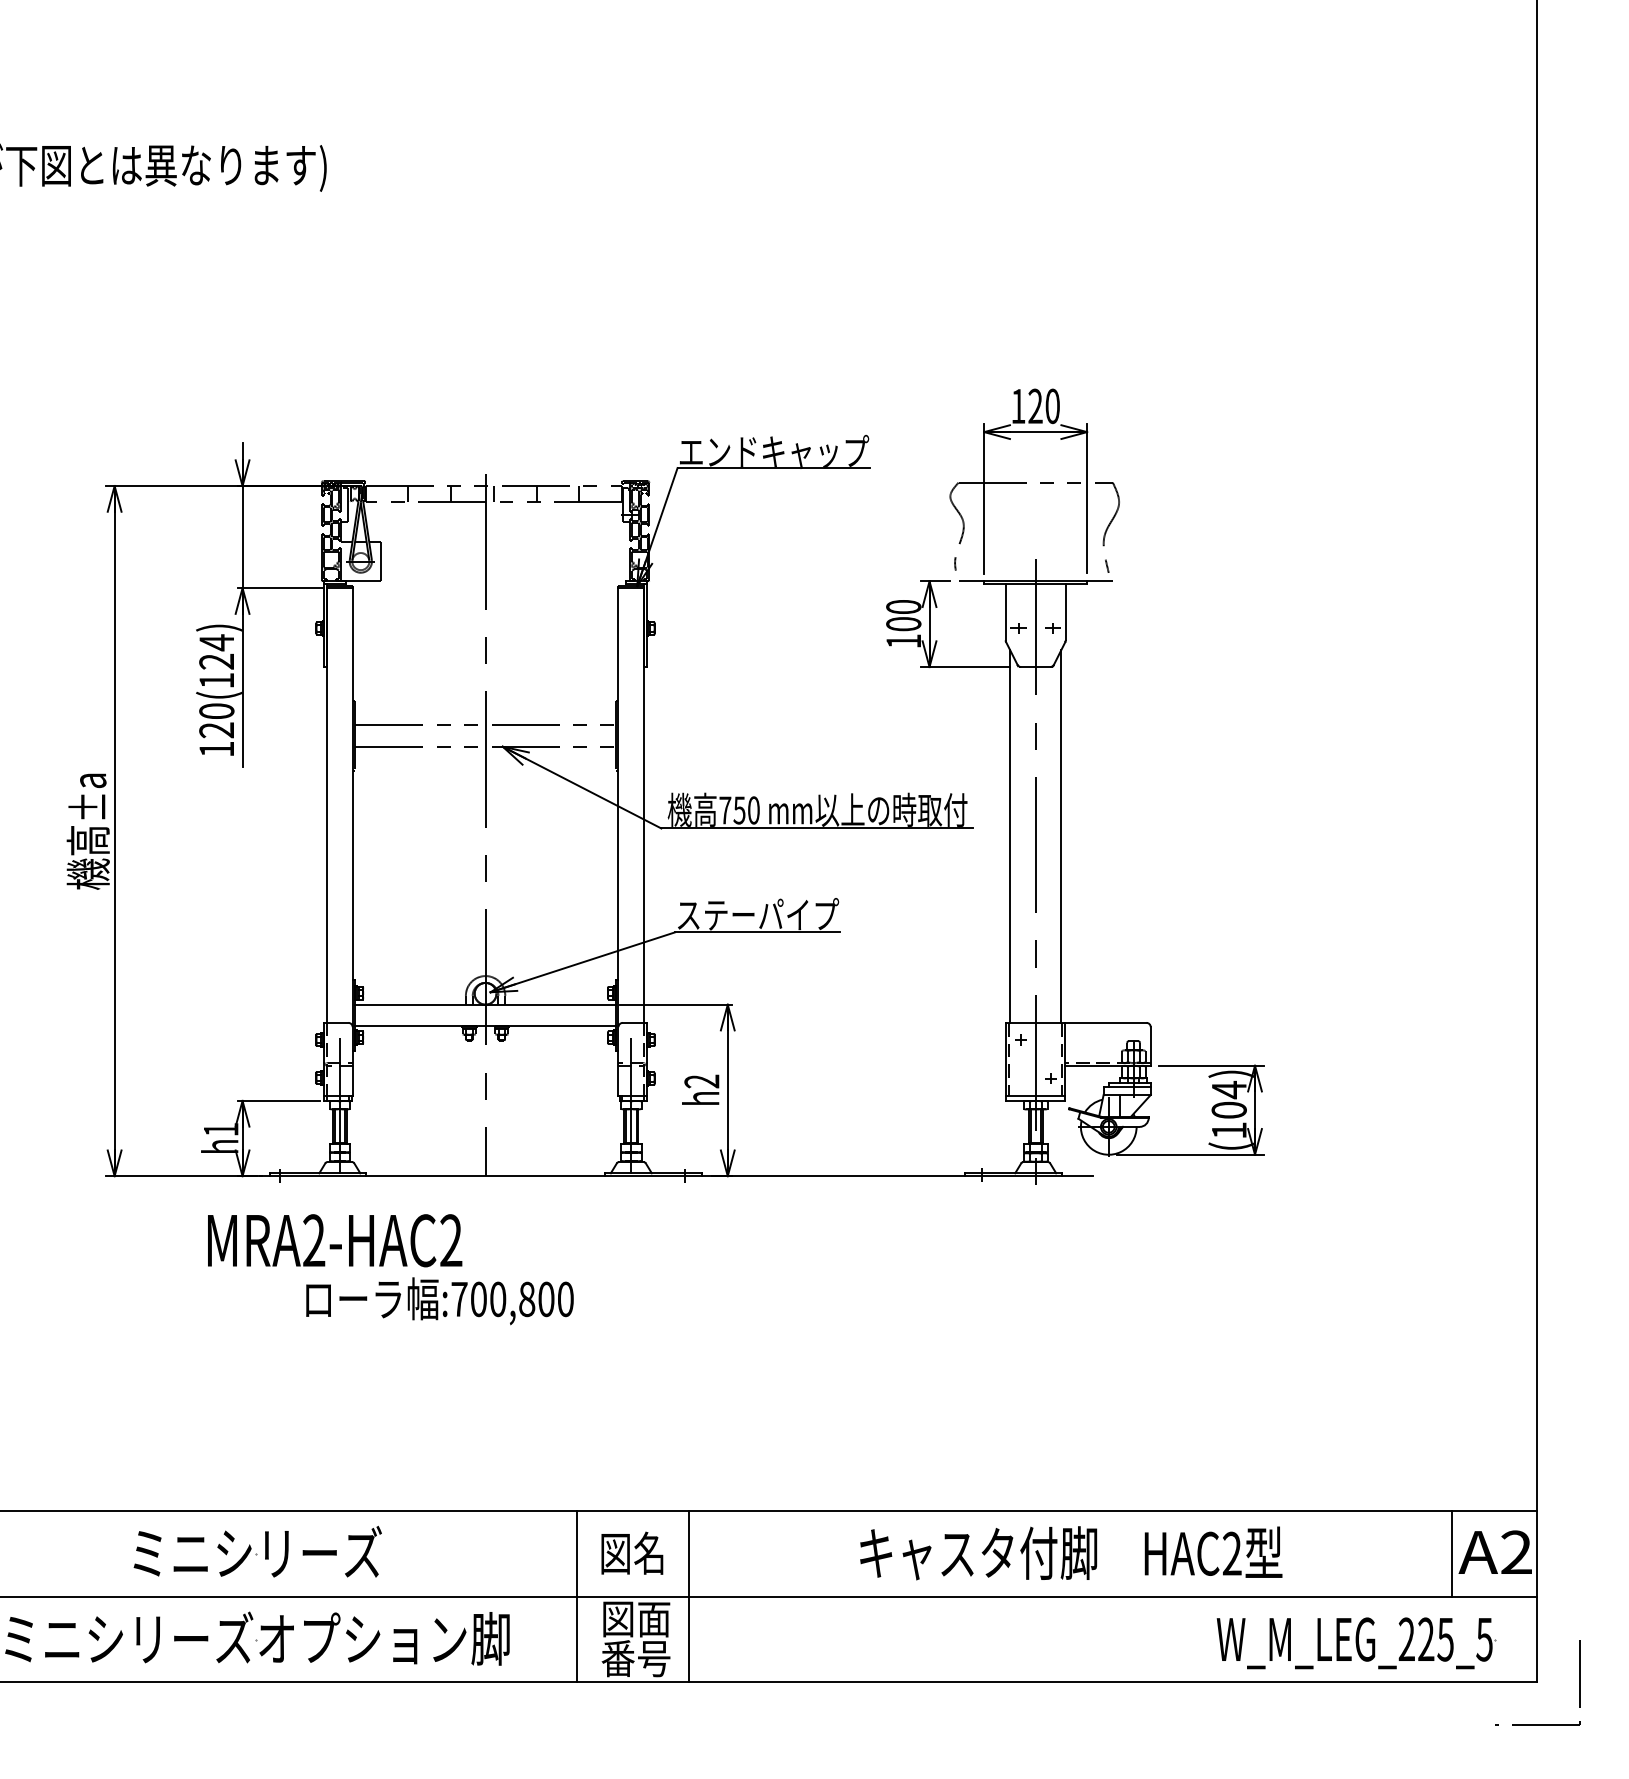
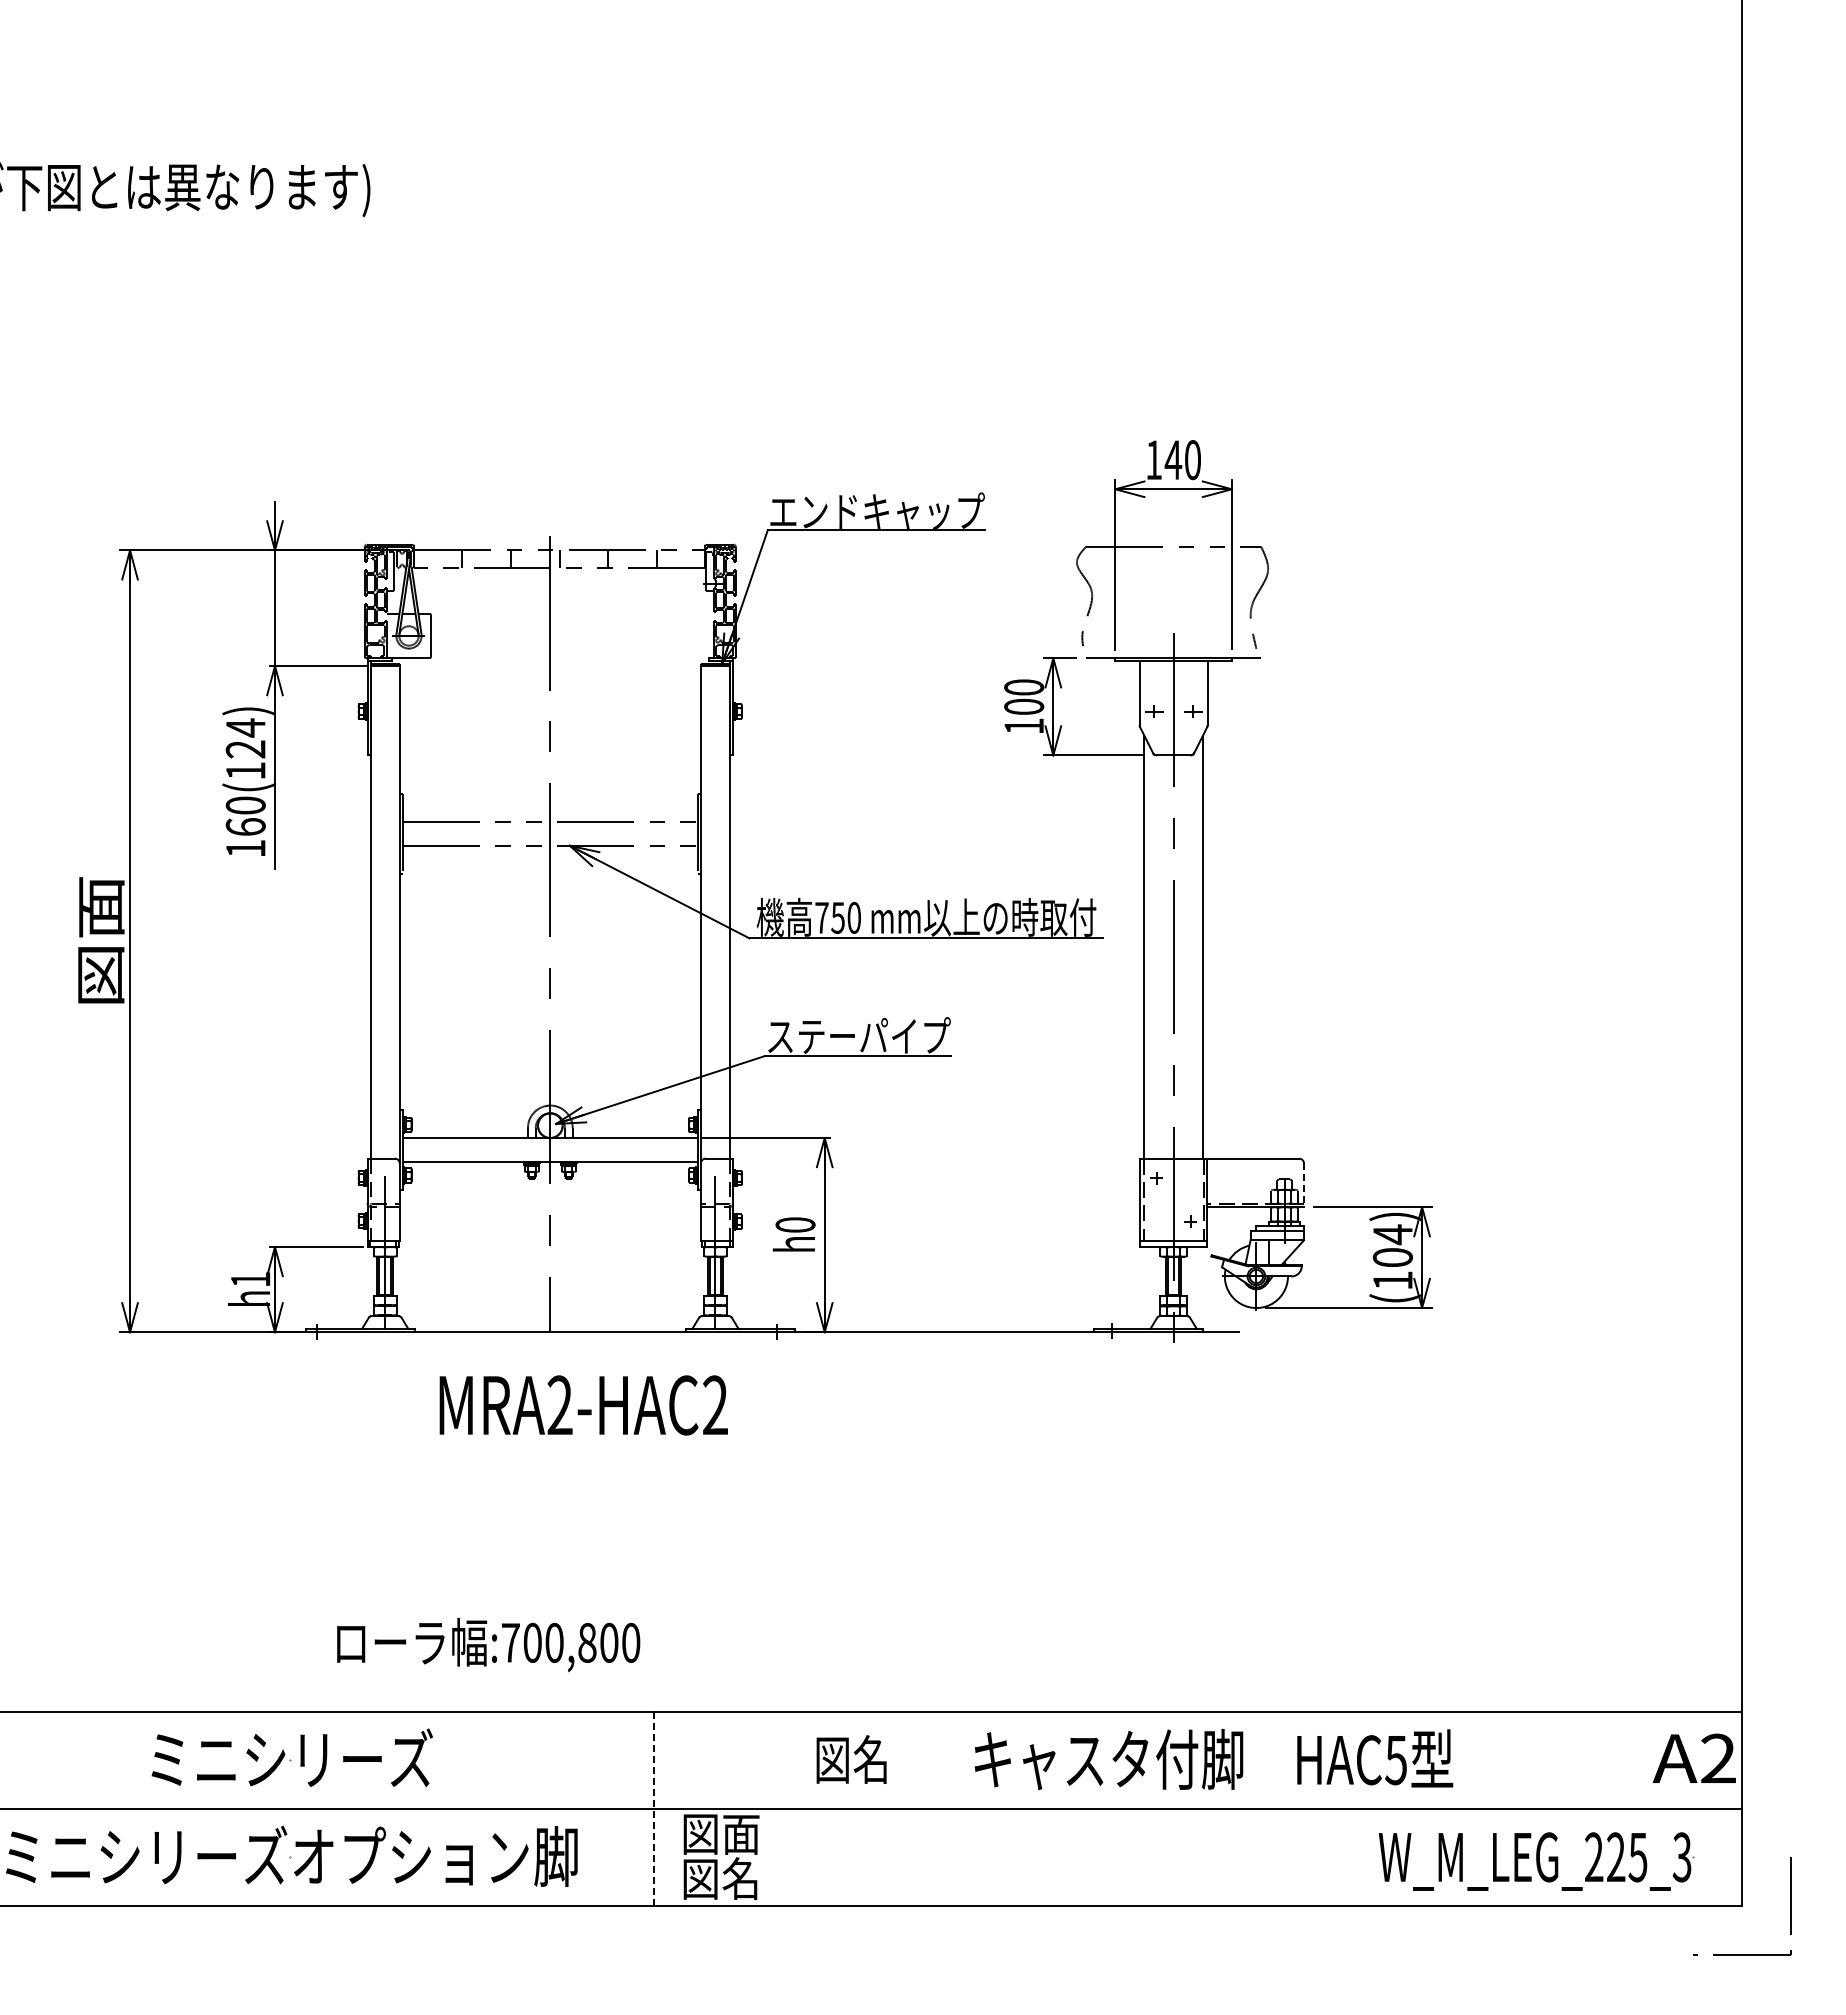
text: (1035, 405) -> (1173, 459), 120 -> 140
text: (216, 730) -> (245, 827), 120(124) -> 160(124)
text: (87, 831) -> (99, 941), 機高±a -> 図面
line: (1151, 1046) -> (1304, 1185), solid -> dashed
text: (701, 1081) -> (795, 1224), h2 -> h0
text: (334, 1240) -> (583, 1405), moved
text: (439, 1301) -> (488, 1645), moved
text: (632, 1553) -> (851, 1759), moved
line: (1451, 1553) -> (1644, 1759), removed
text: (1231, 1554) -> (1395, 1760), HAC2 -> HAC5
line: (688, 1596) -> (780, 1808), removed
line: (576, 1597) -> (653, 1809), solid -> dashed
text: (1483, 1638) -> (1681, 1856), W_M_LEG_225_5 -> W_M_LEG_225_3
text: (635, 1658) -> (720, 1878), 番号 -> 図名

